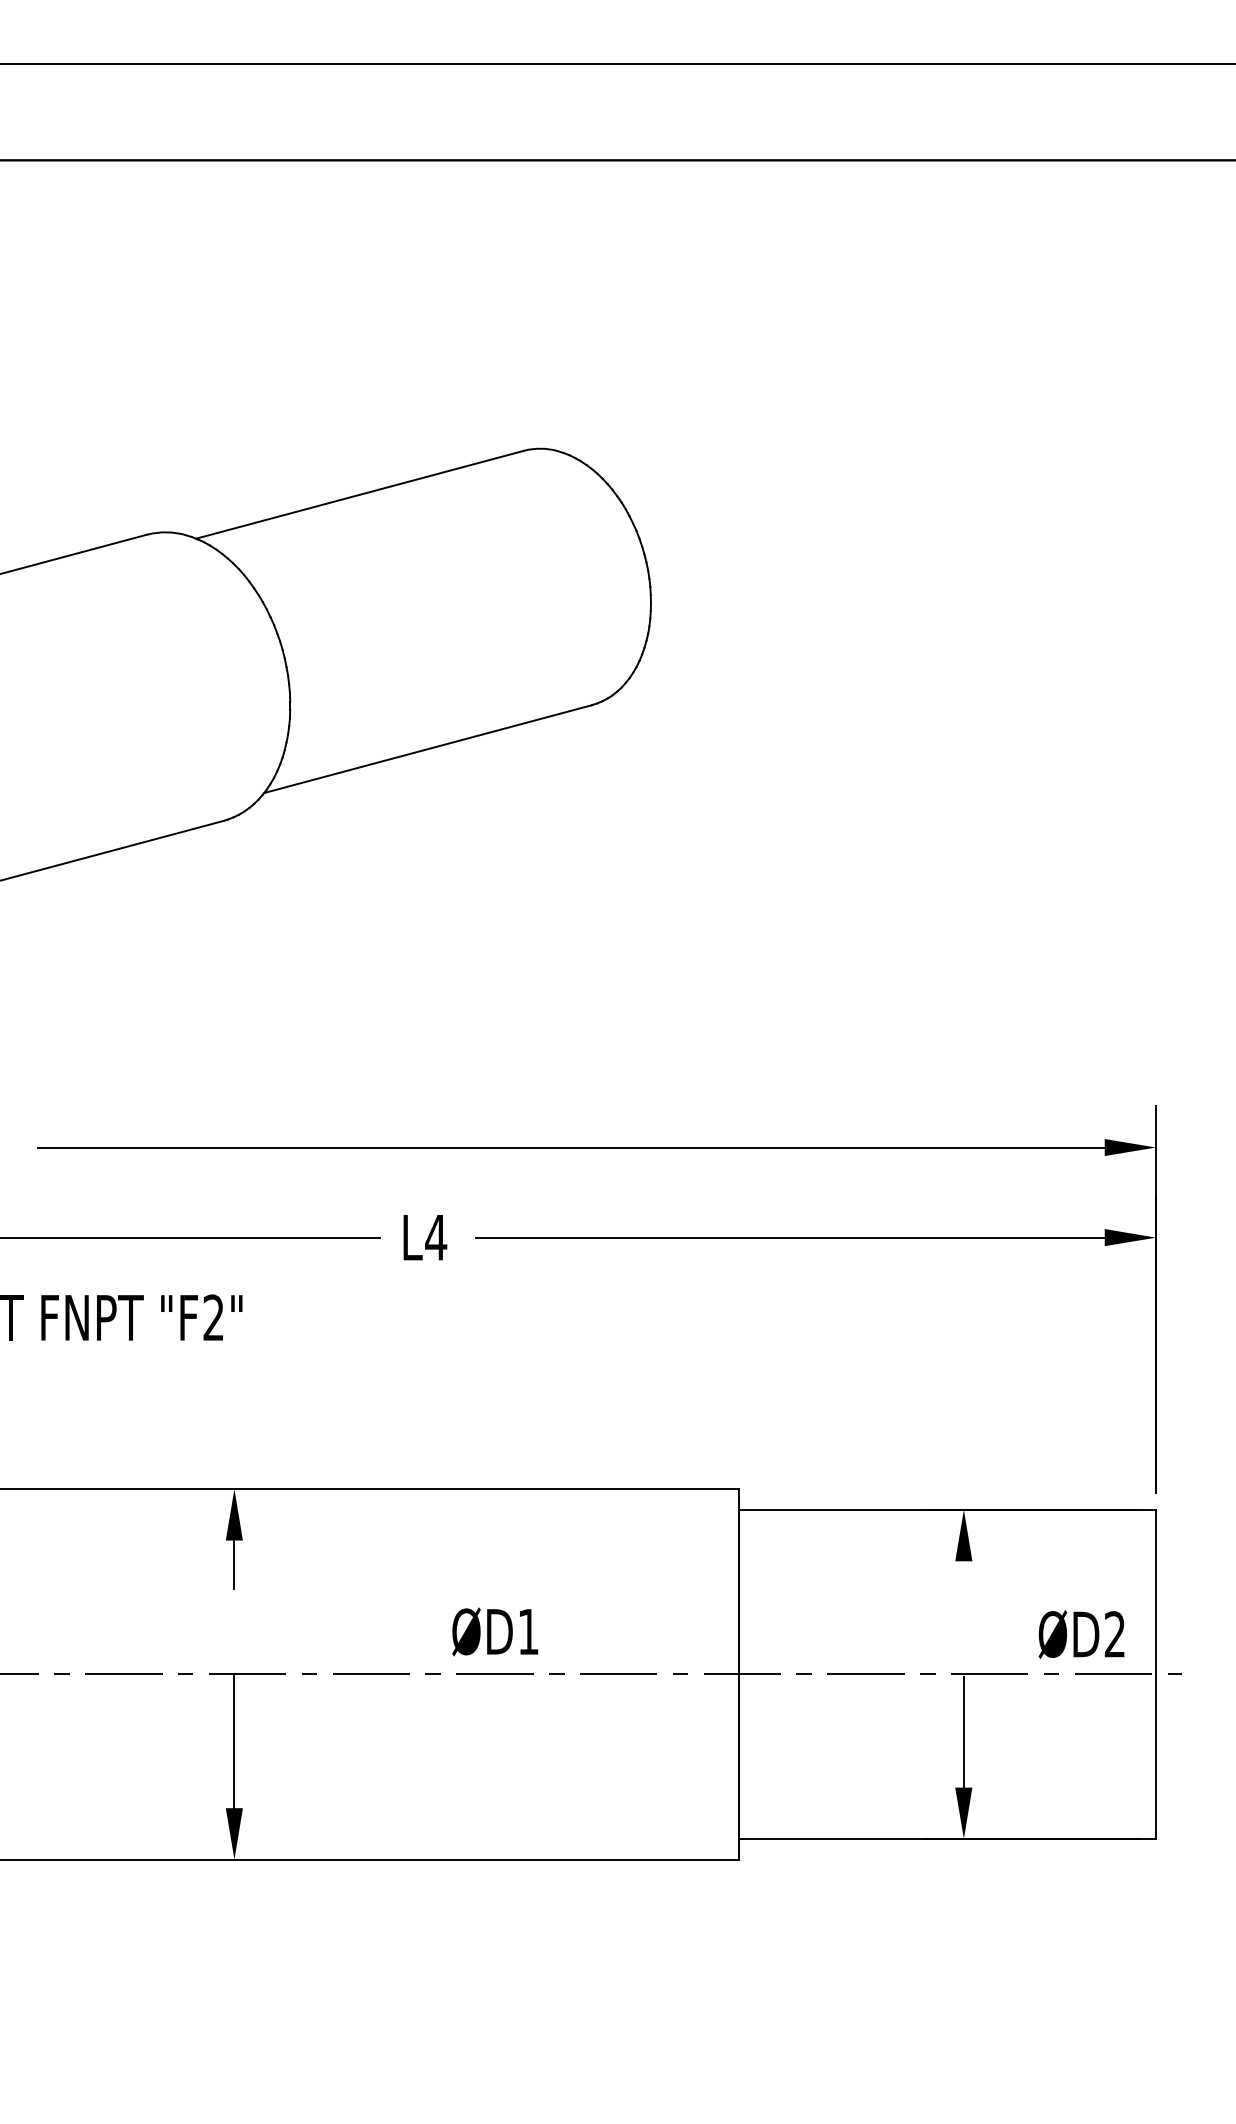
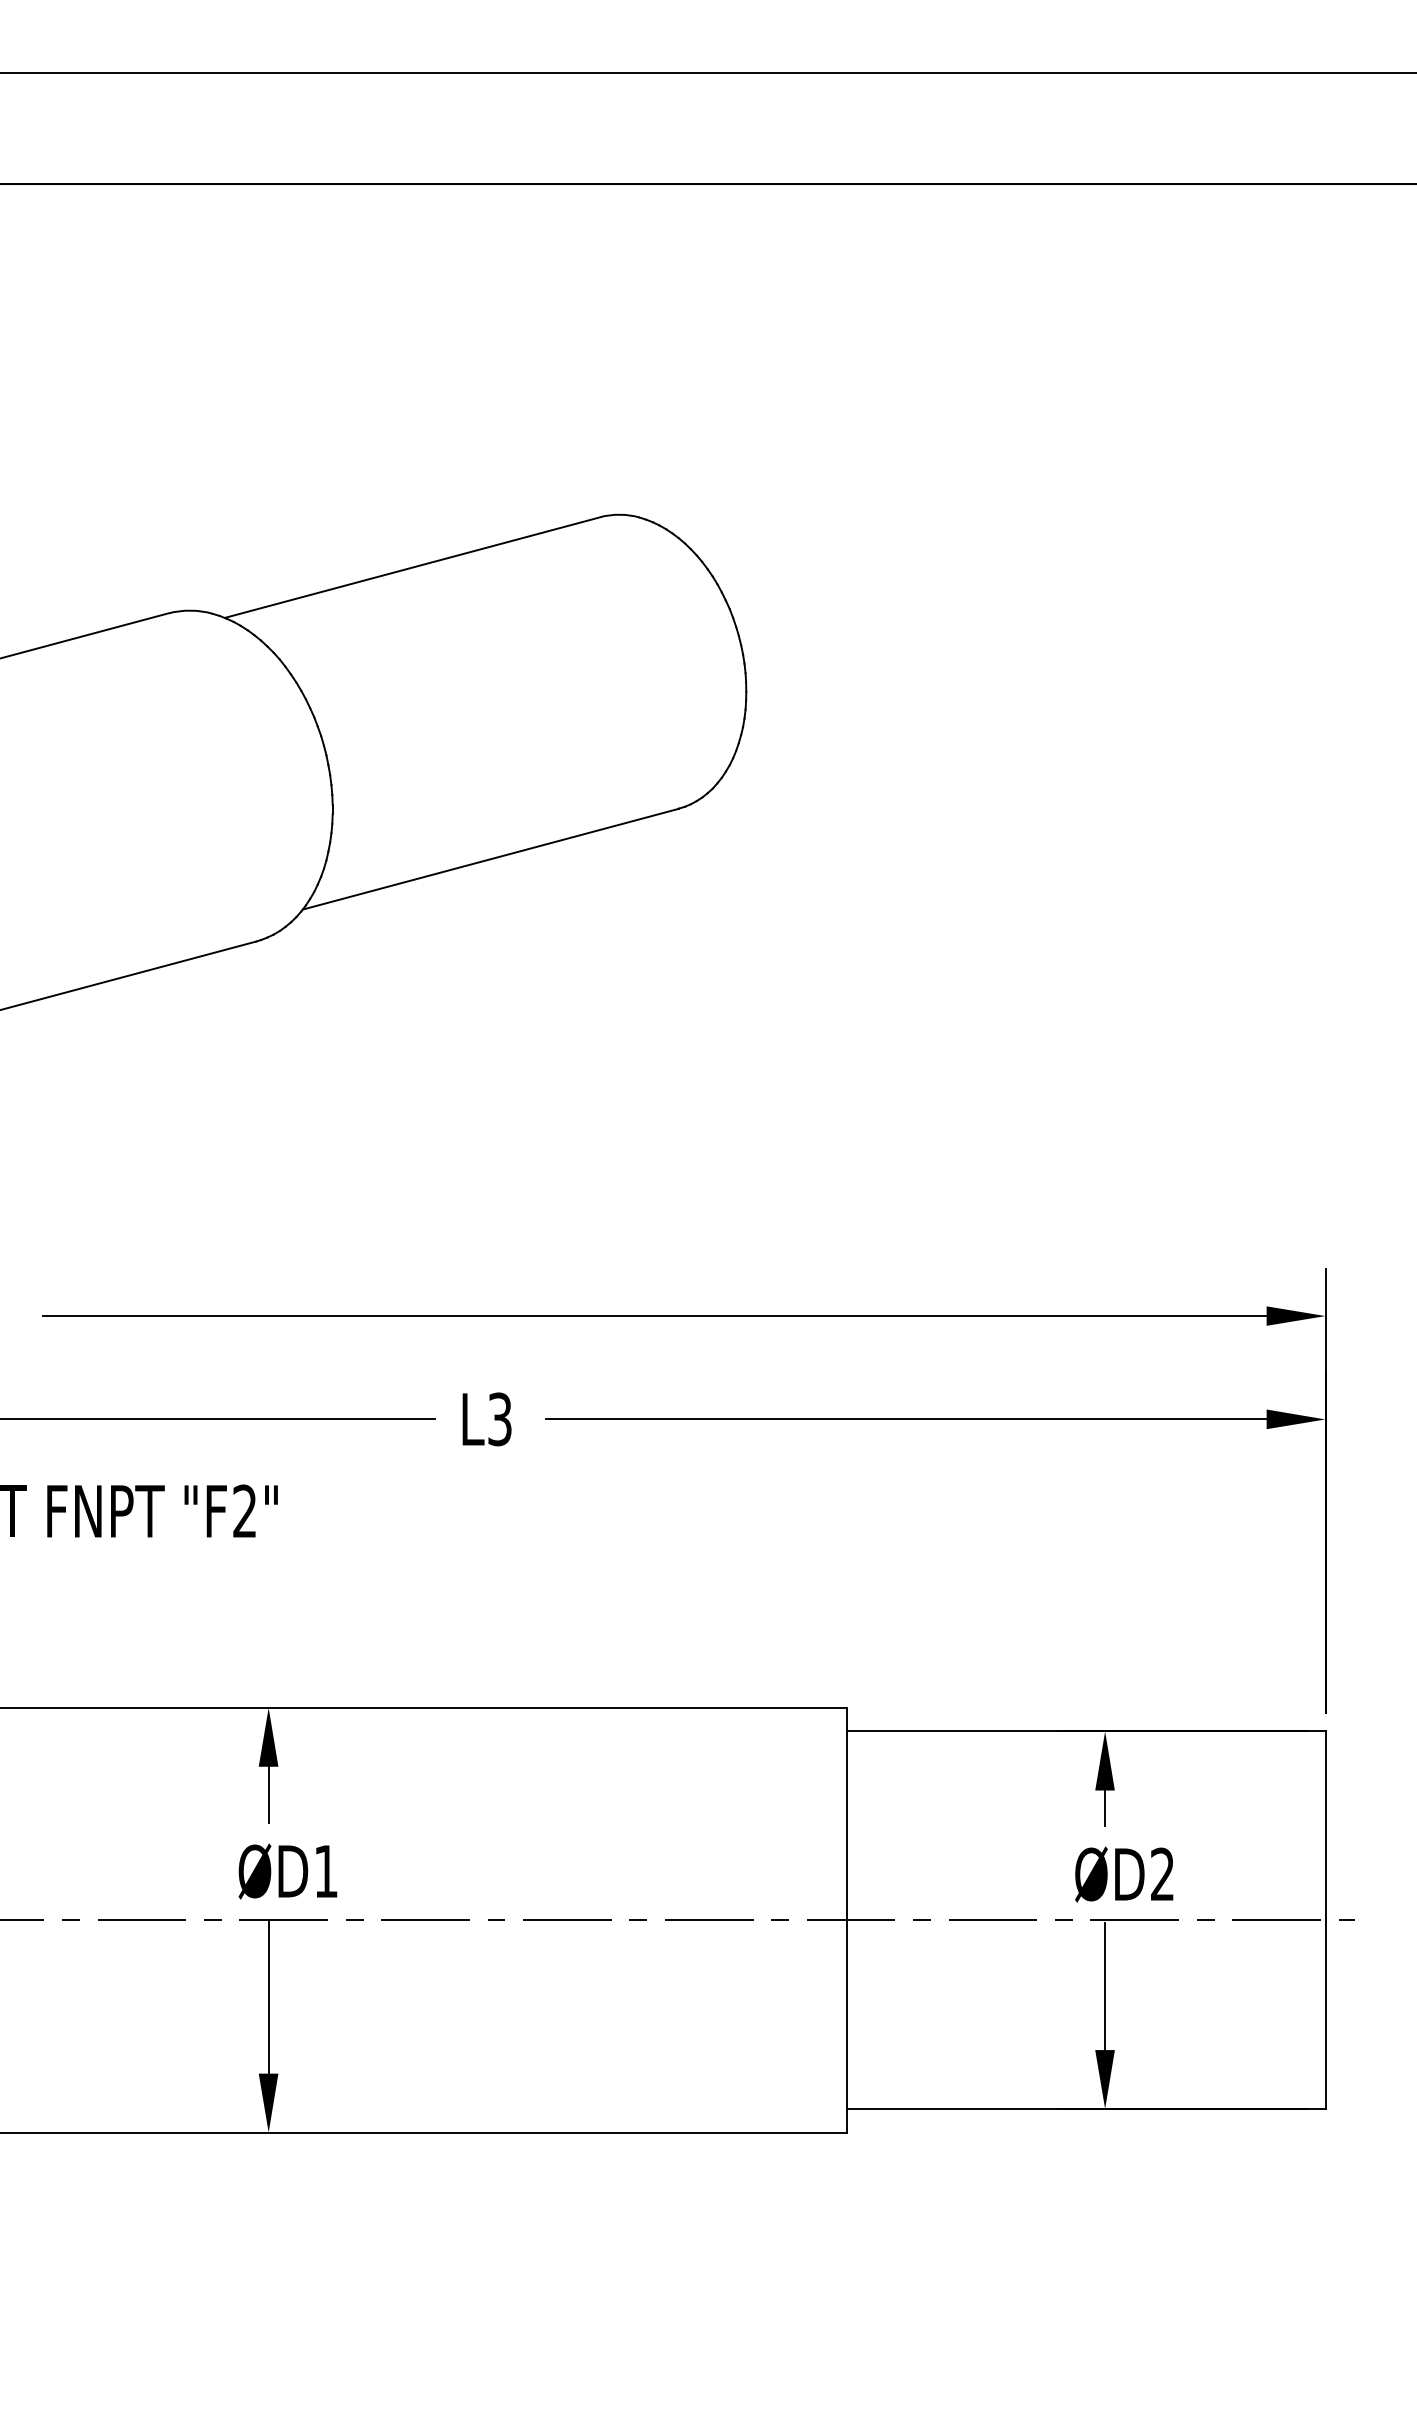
text: (436, 1237) -> (500, 1419), L4 -> L3
line: (963, 1576) -> (1104, 1807), added
text: (495, 1631) -> (288, 1871), moved
text: (1081, 1634) -> (1124, 1874), moved

